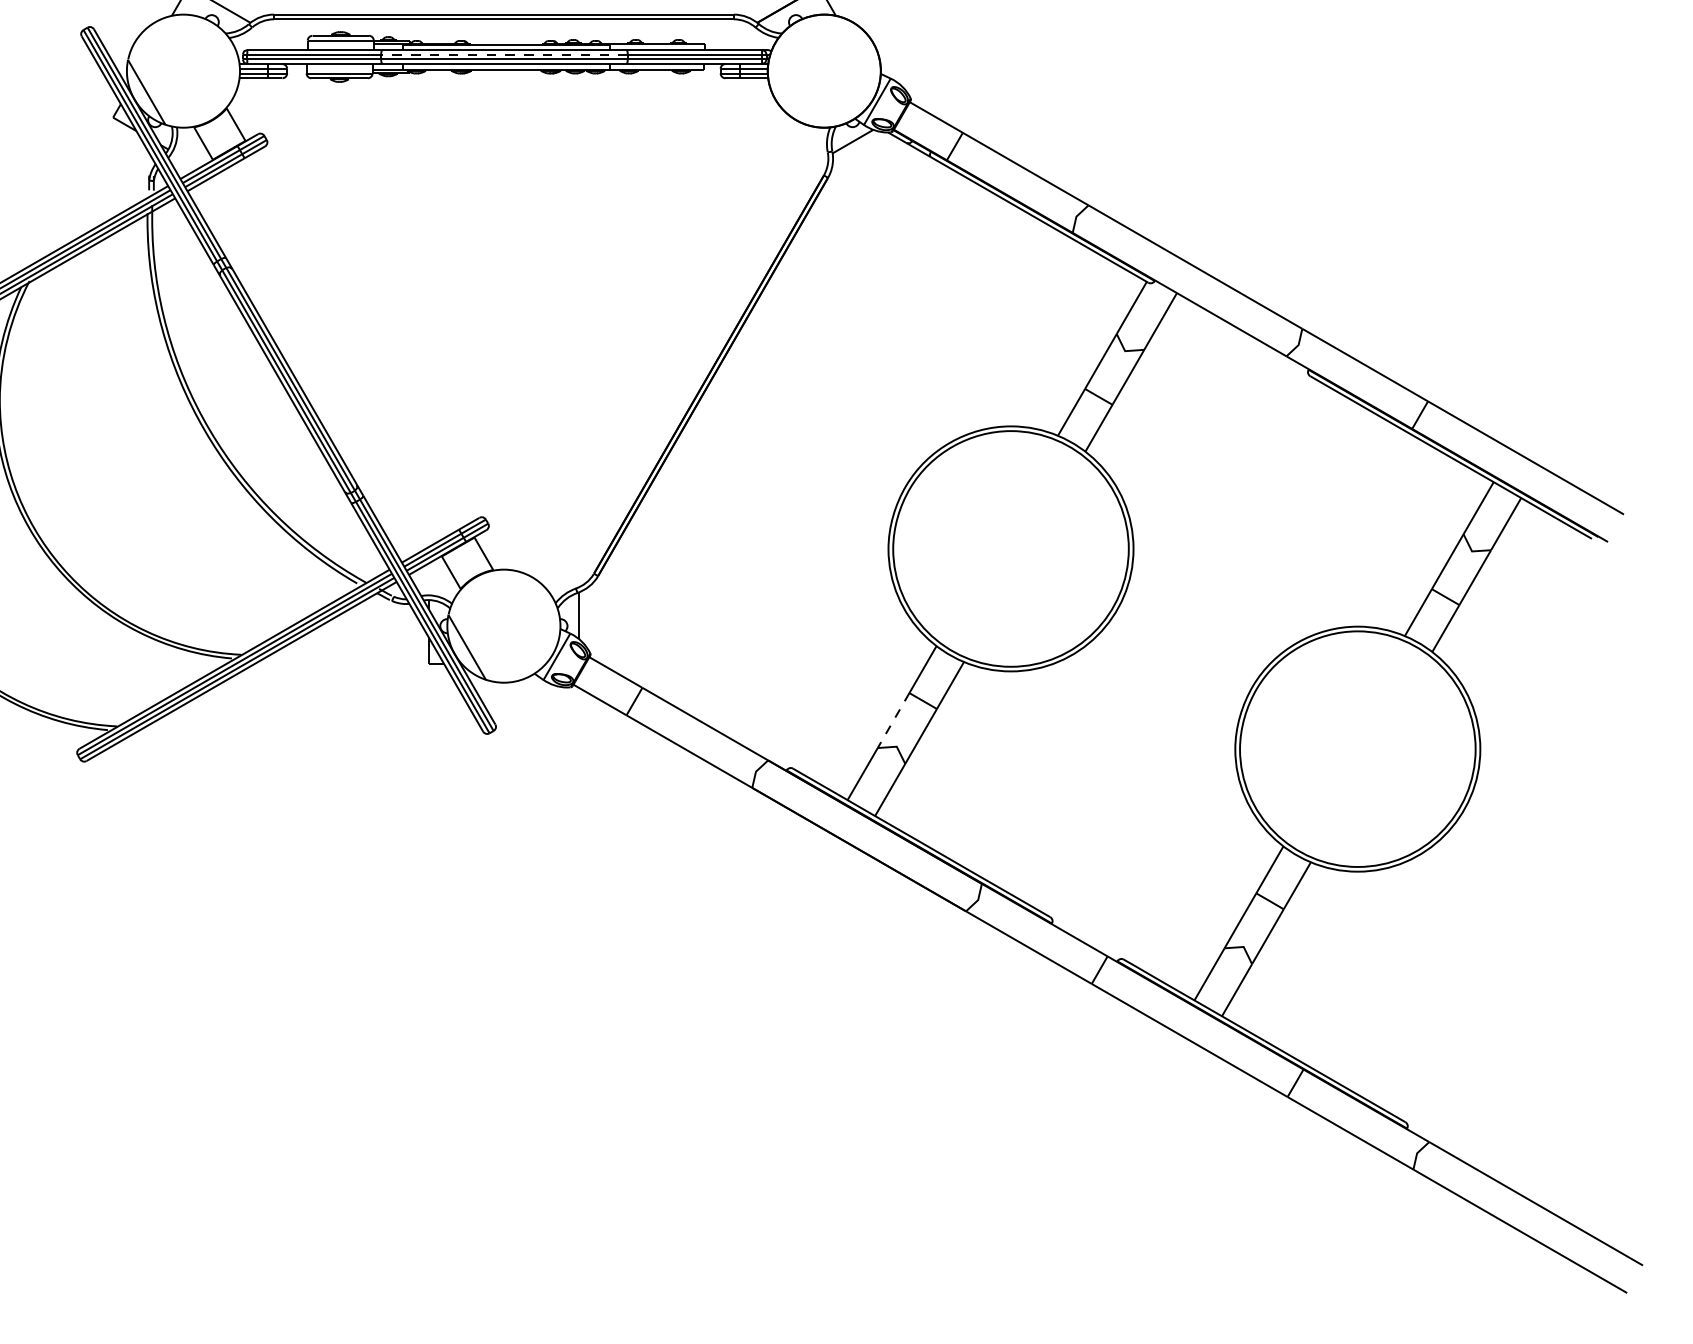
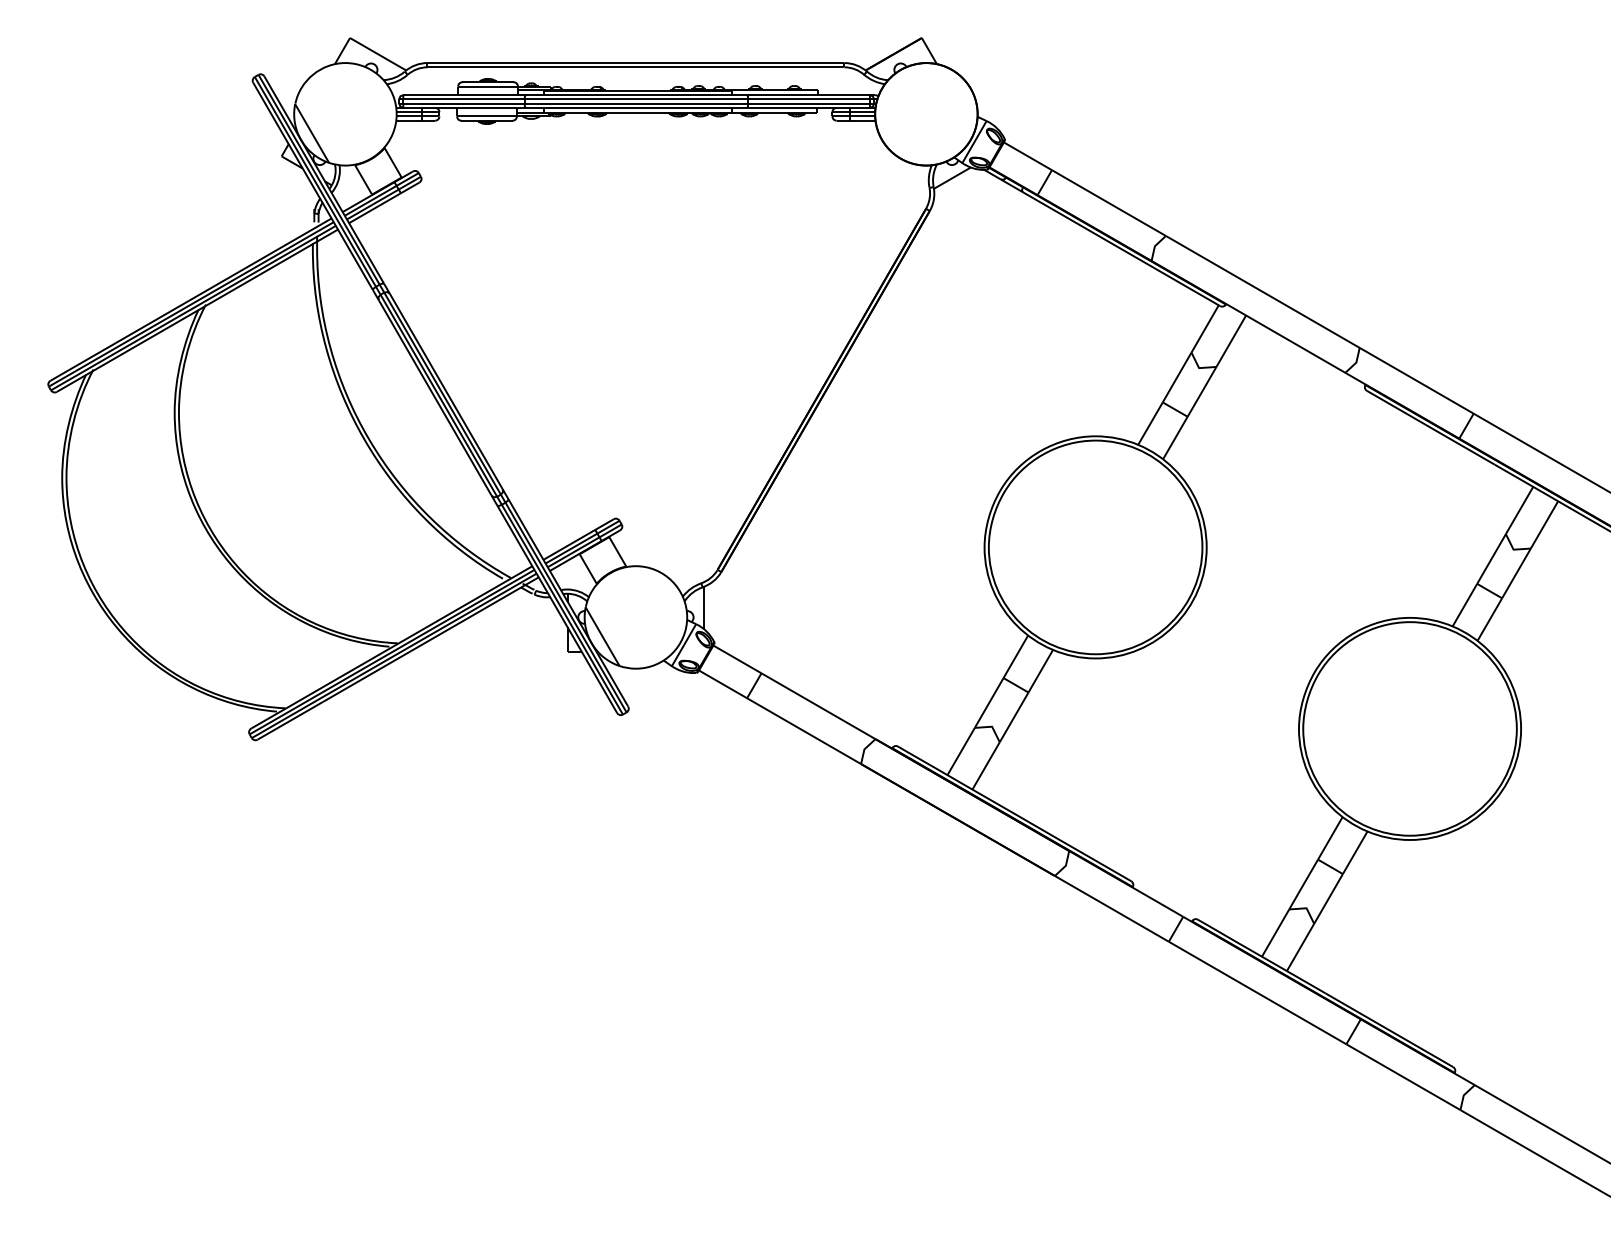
line: (504, 54) -> (636, 99), dashed -> solid
line: (892, 721) -> (988, 703), dashed -> solid

